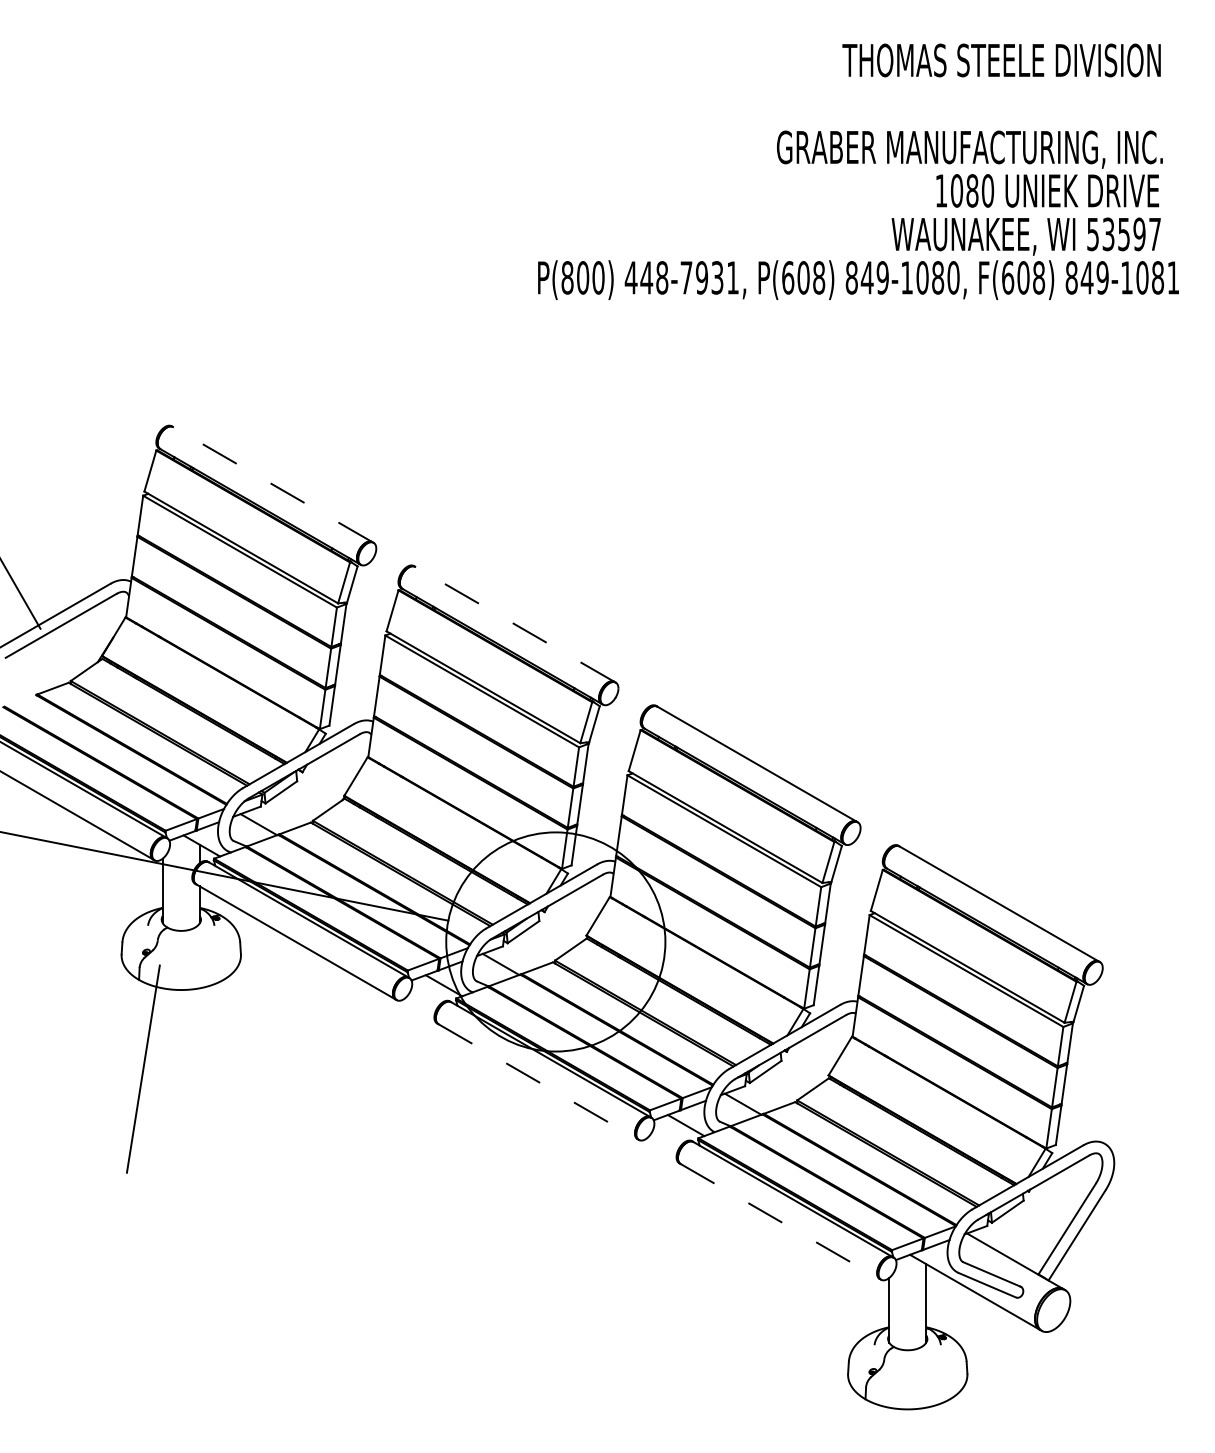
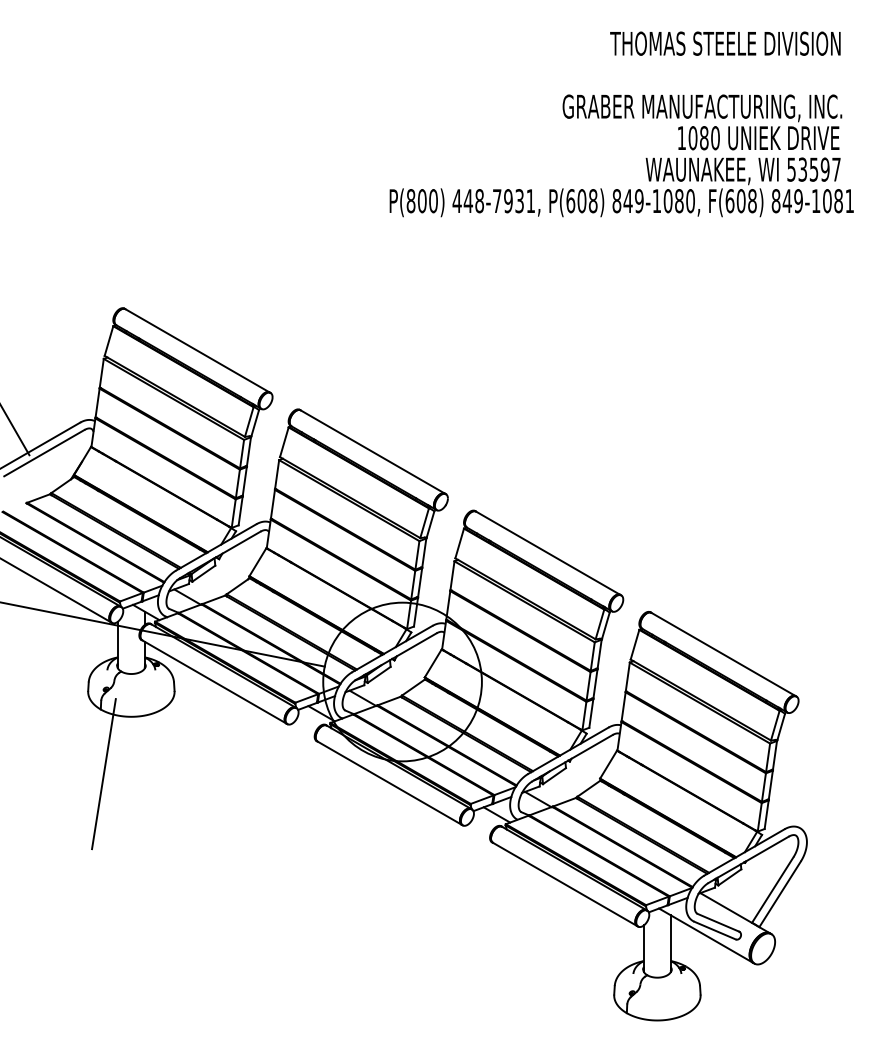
line: (272, 484) -> (197, 350), dashed -> solid
line: (514, 624) -> (372, 452), dashed -> solid
line: (538, 1081) -> (390, 783), dashed -> solid
line: (780, 1221) -> (565, 884), dashed -> solid

